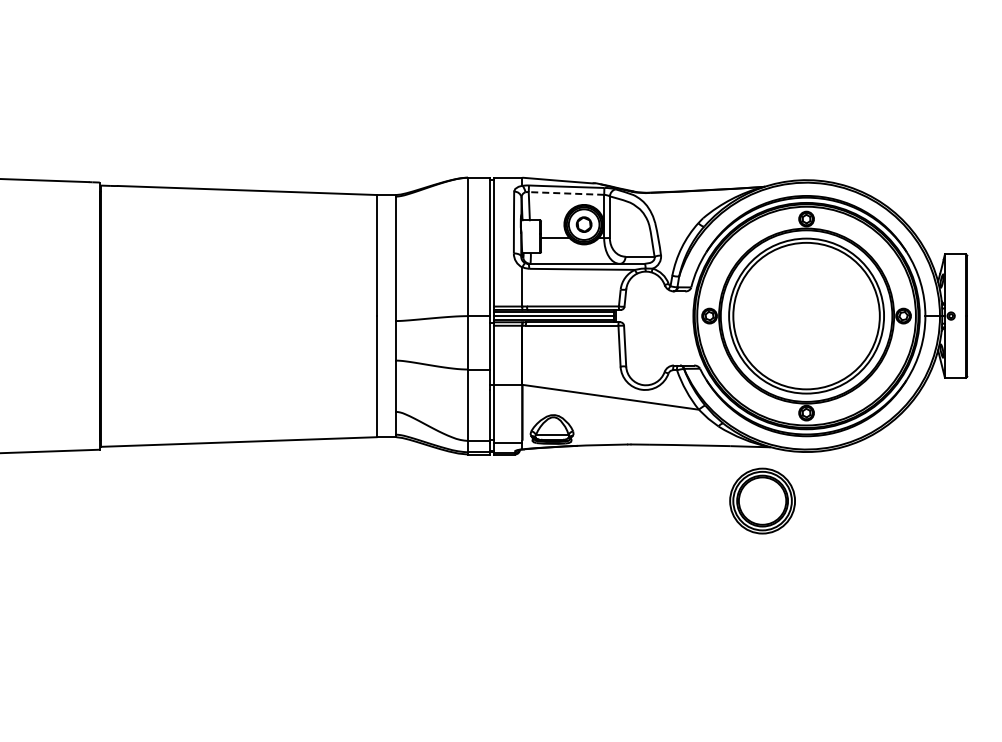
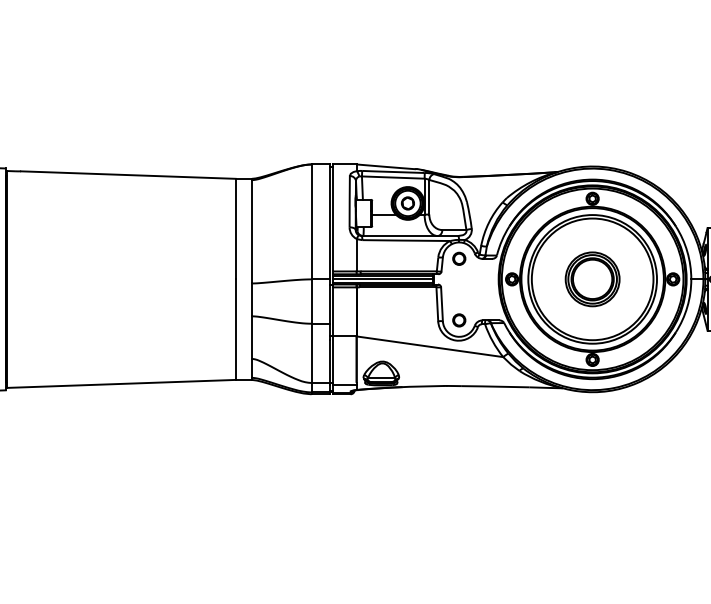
line: (566, 193) -> (393, 177), dashed -> solid
part: (645, 291) -> (458, 258), added
part: (645, 365) -> (458, 320), added
part: (762, 500) -> (592, 278), moved

